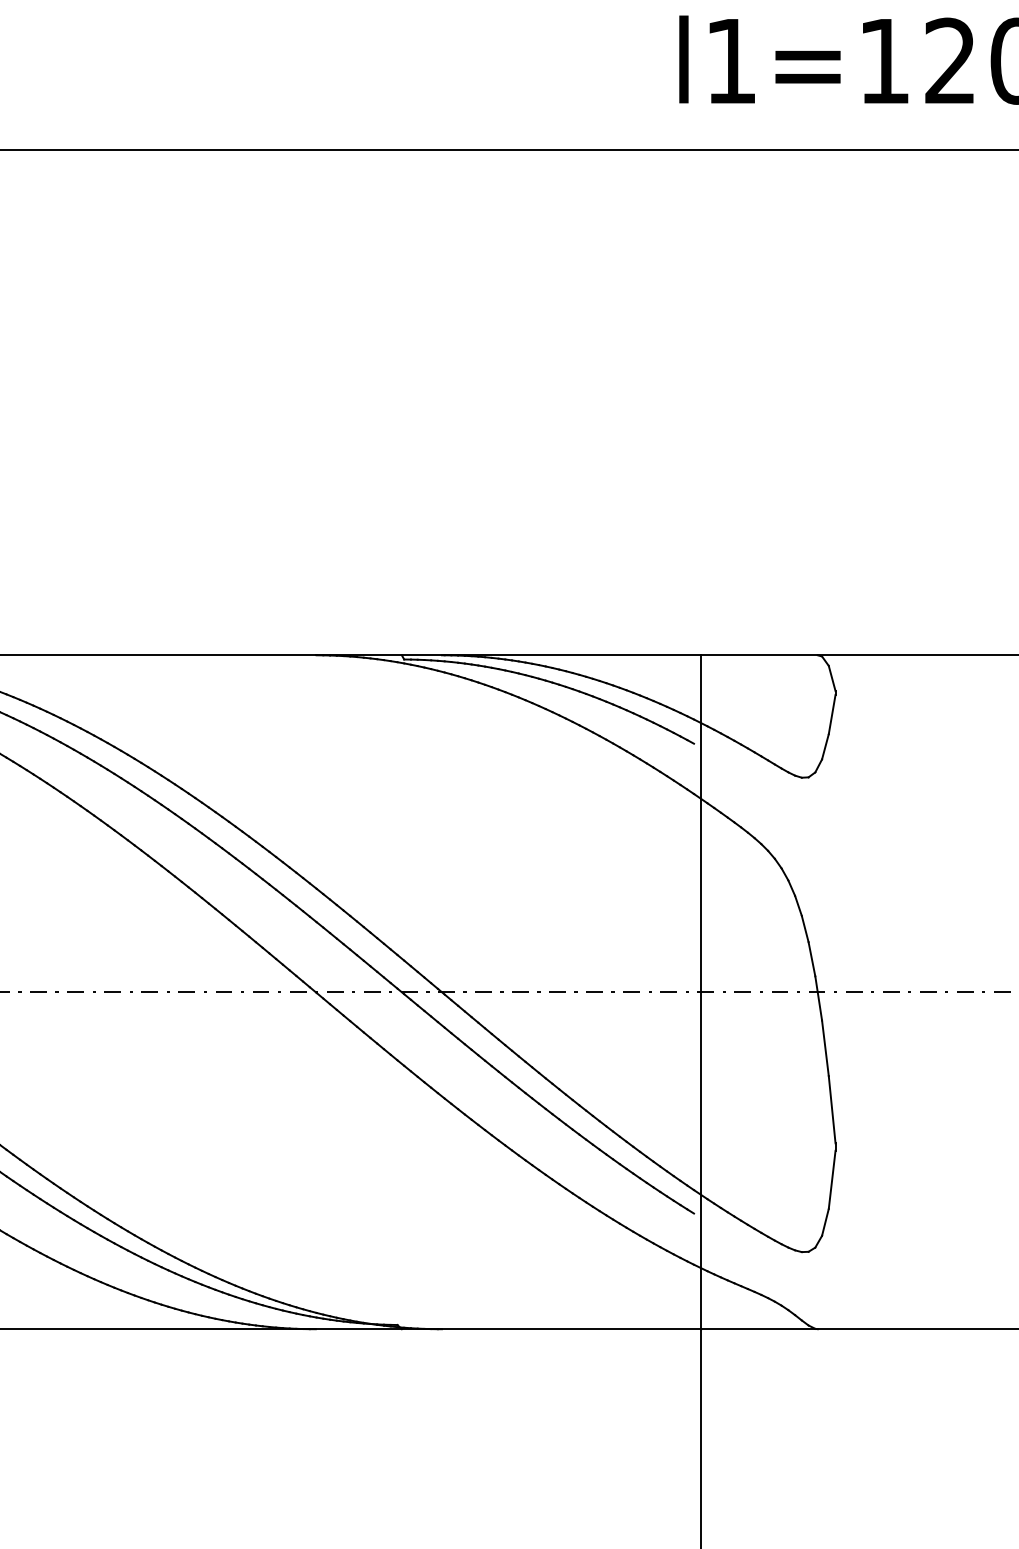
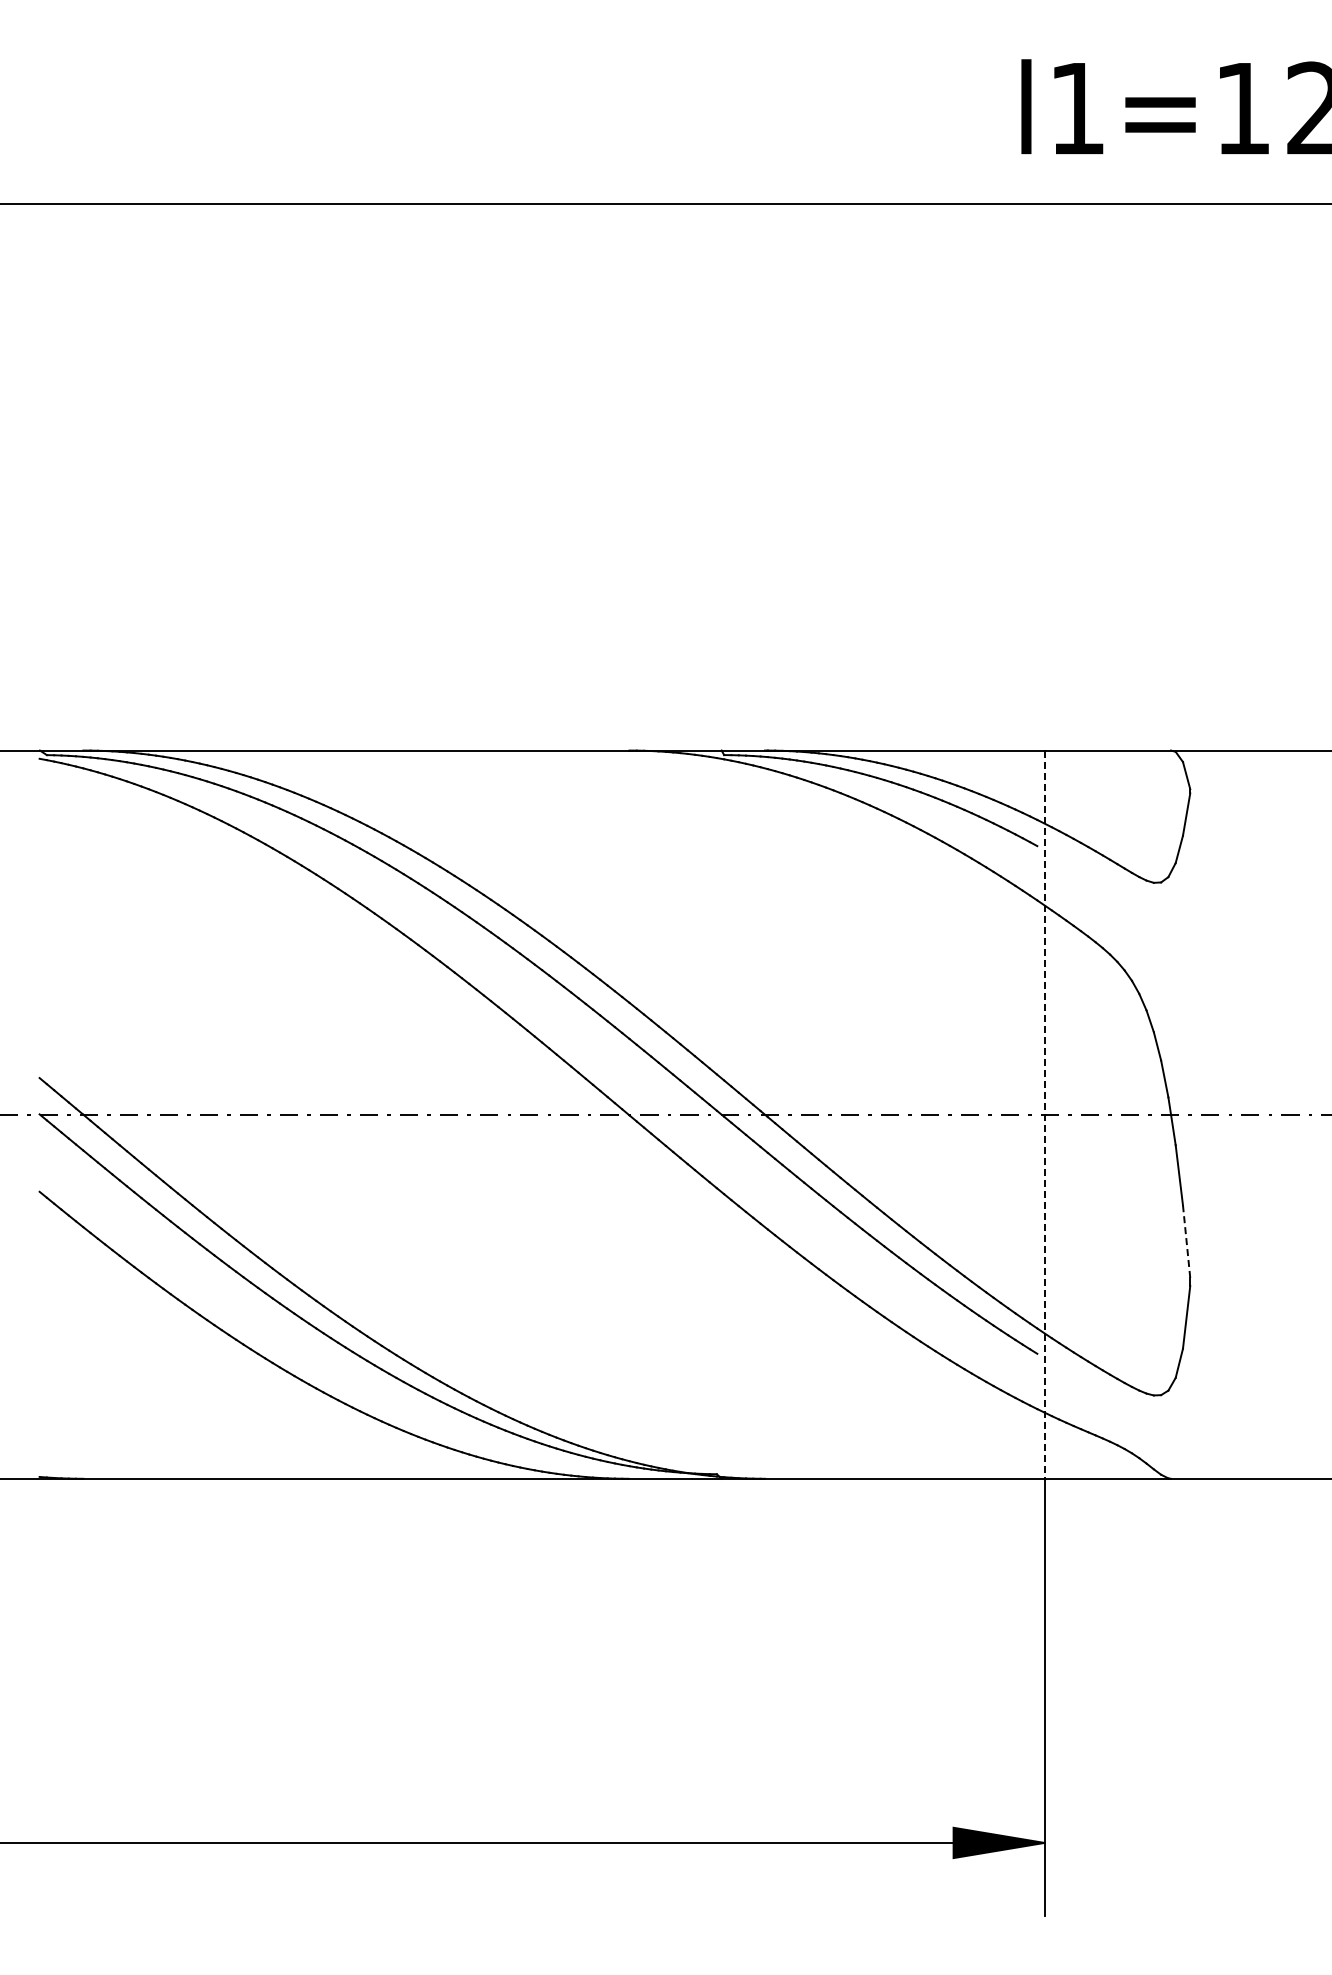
line: (700, 993) -> (1044, 1115), solid -> dashed
line: (832, 1109) -> (1186, 1241), solid -> dashed

